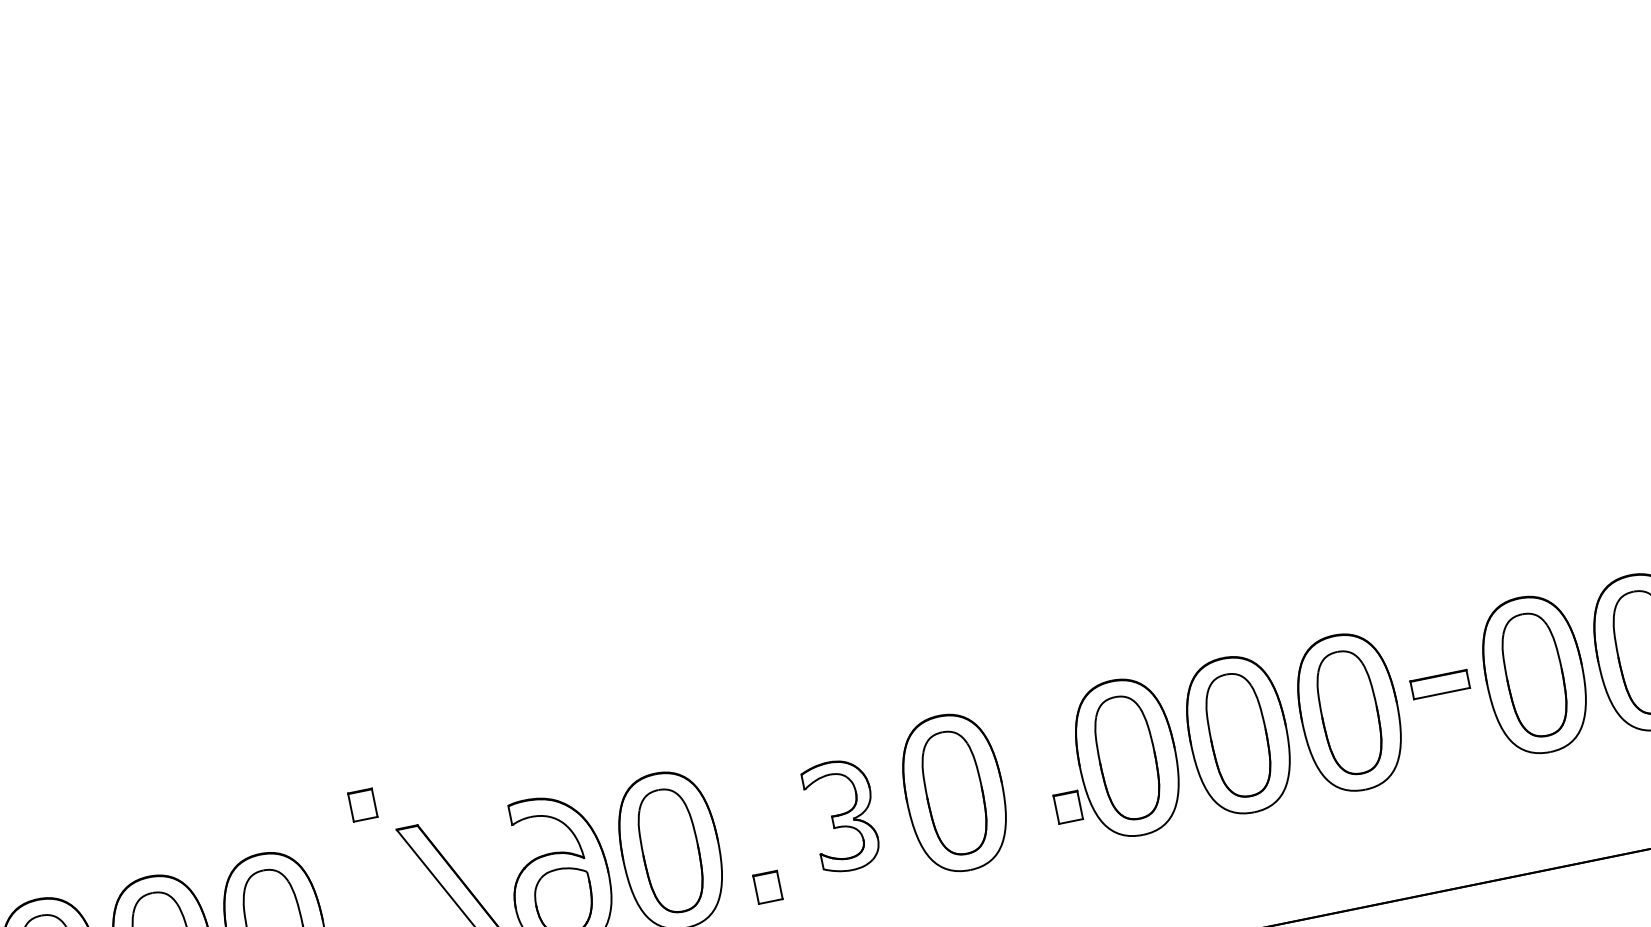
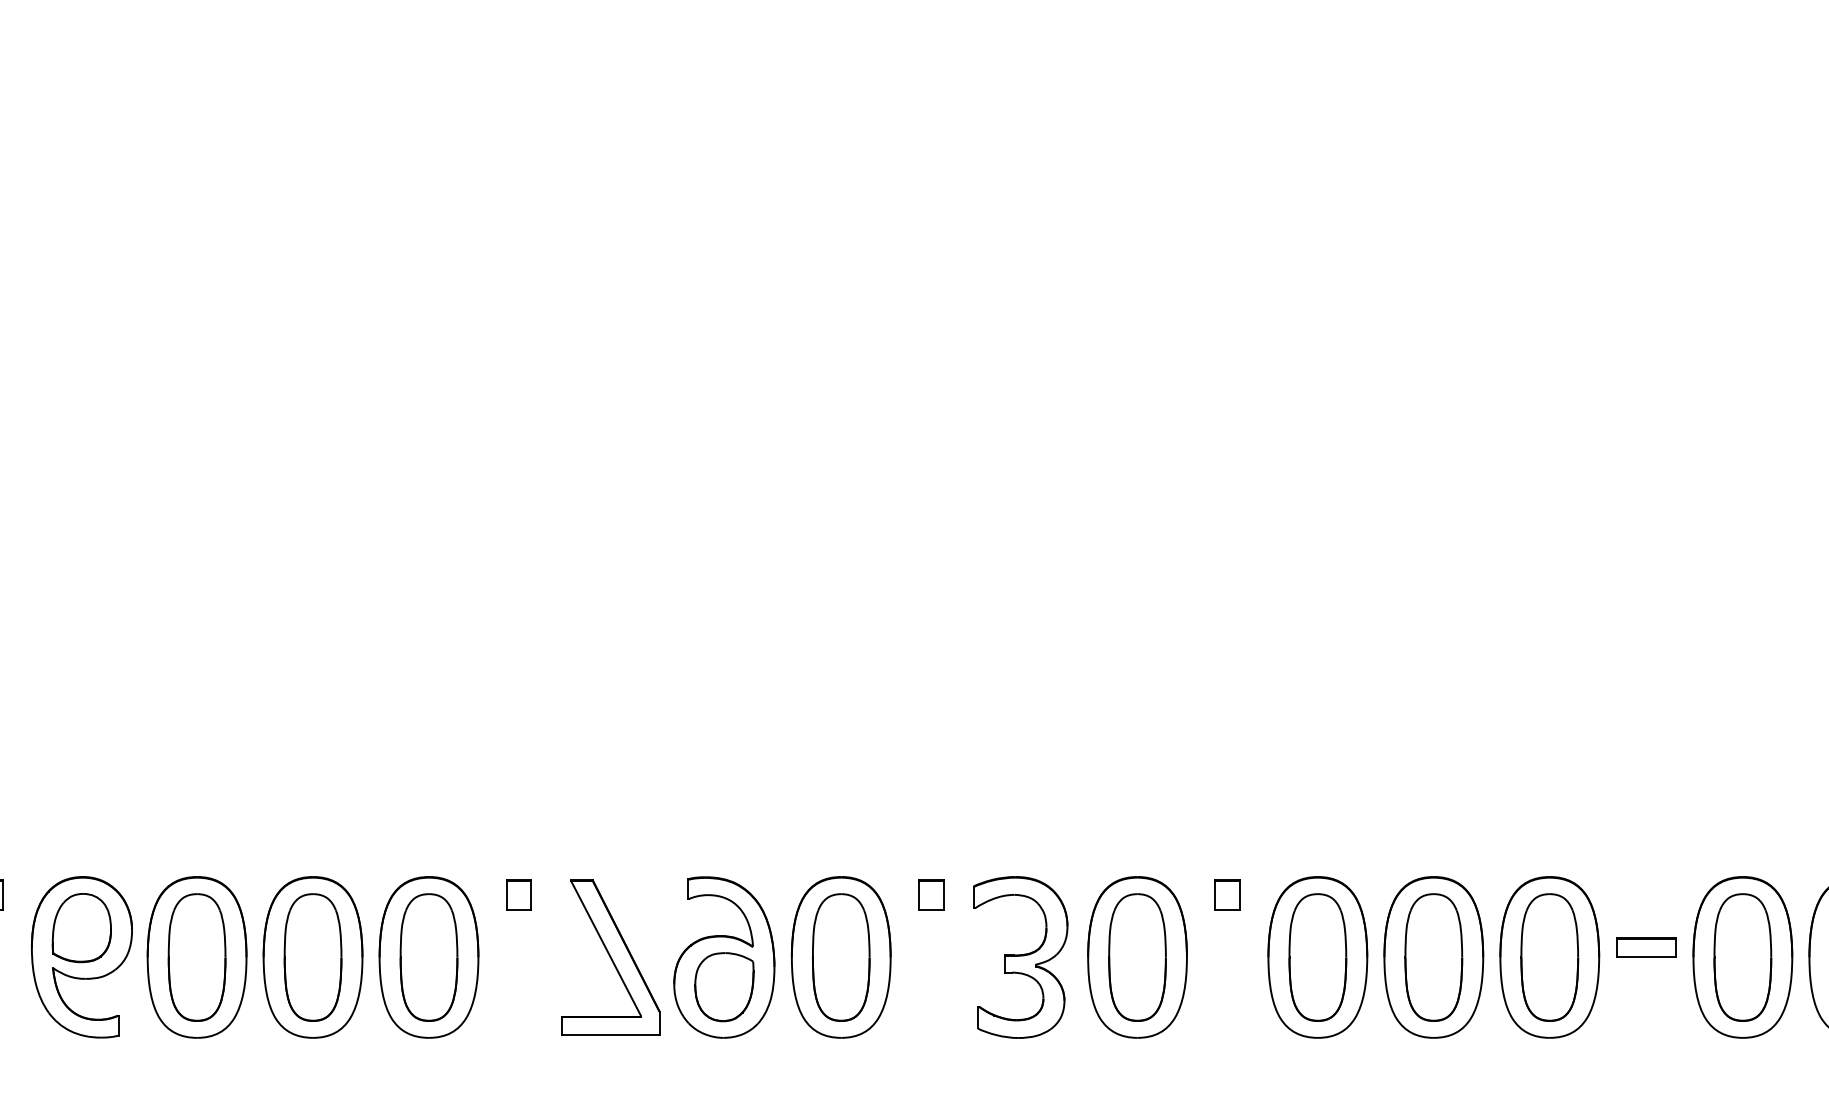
part: (362, 804) -> (518, 894), moved
part: (1068, 806) -> (1227, 894), moved
part: (842, 815) -> (1020, 957), size x1.43
part: (768, 886) -> (931, 894), moved

